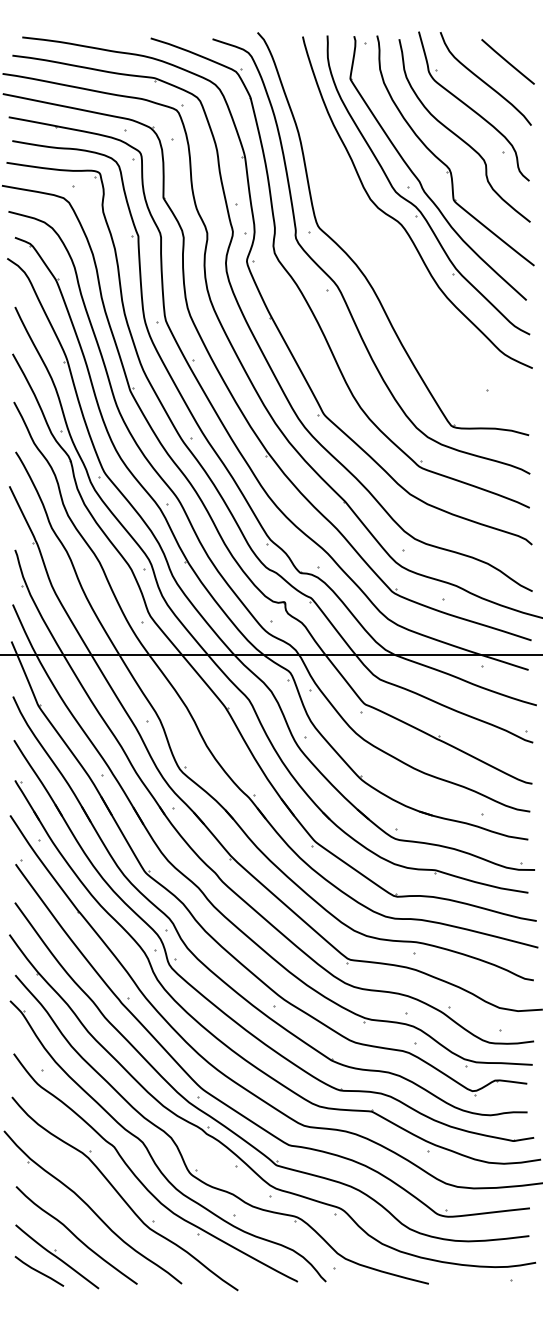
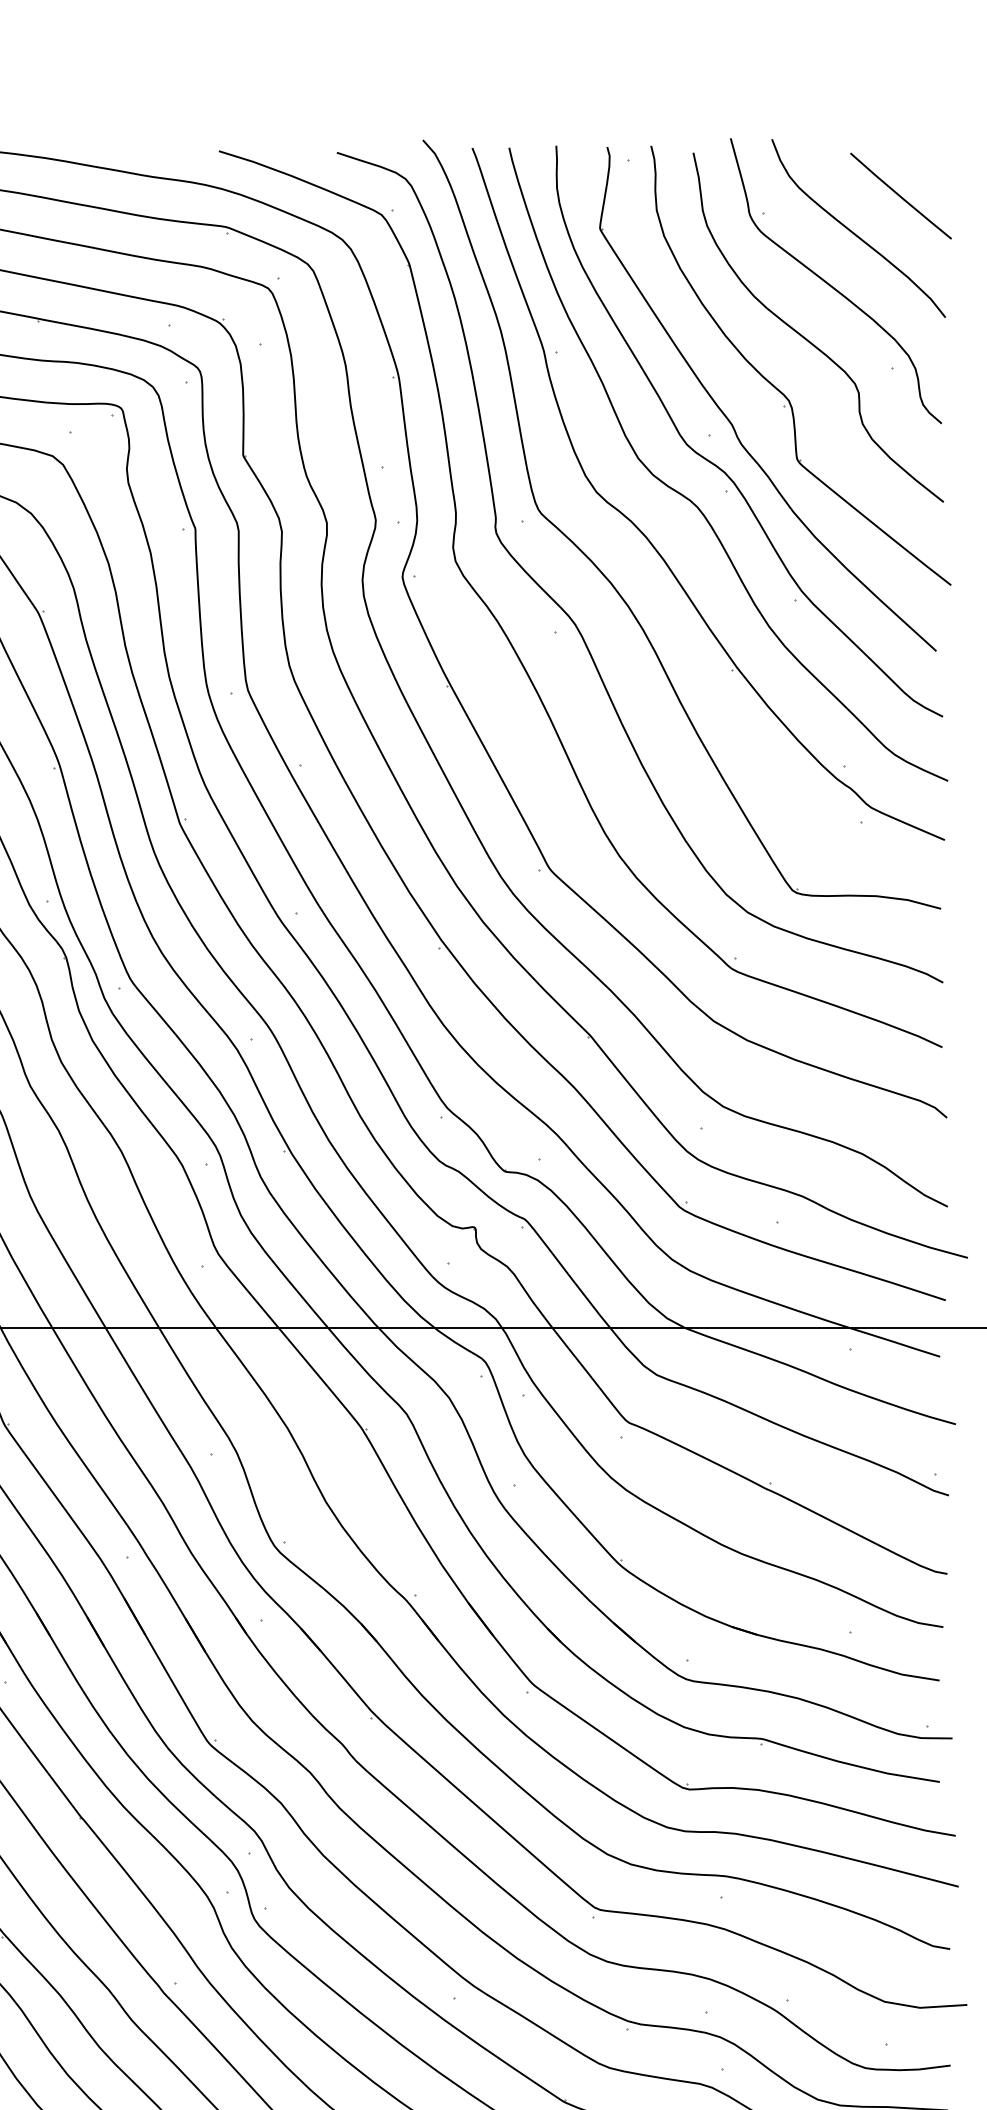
part: (377, 242) -> (651, 540), added

